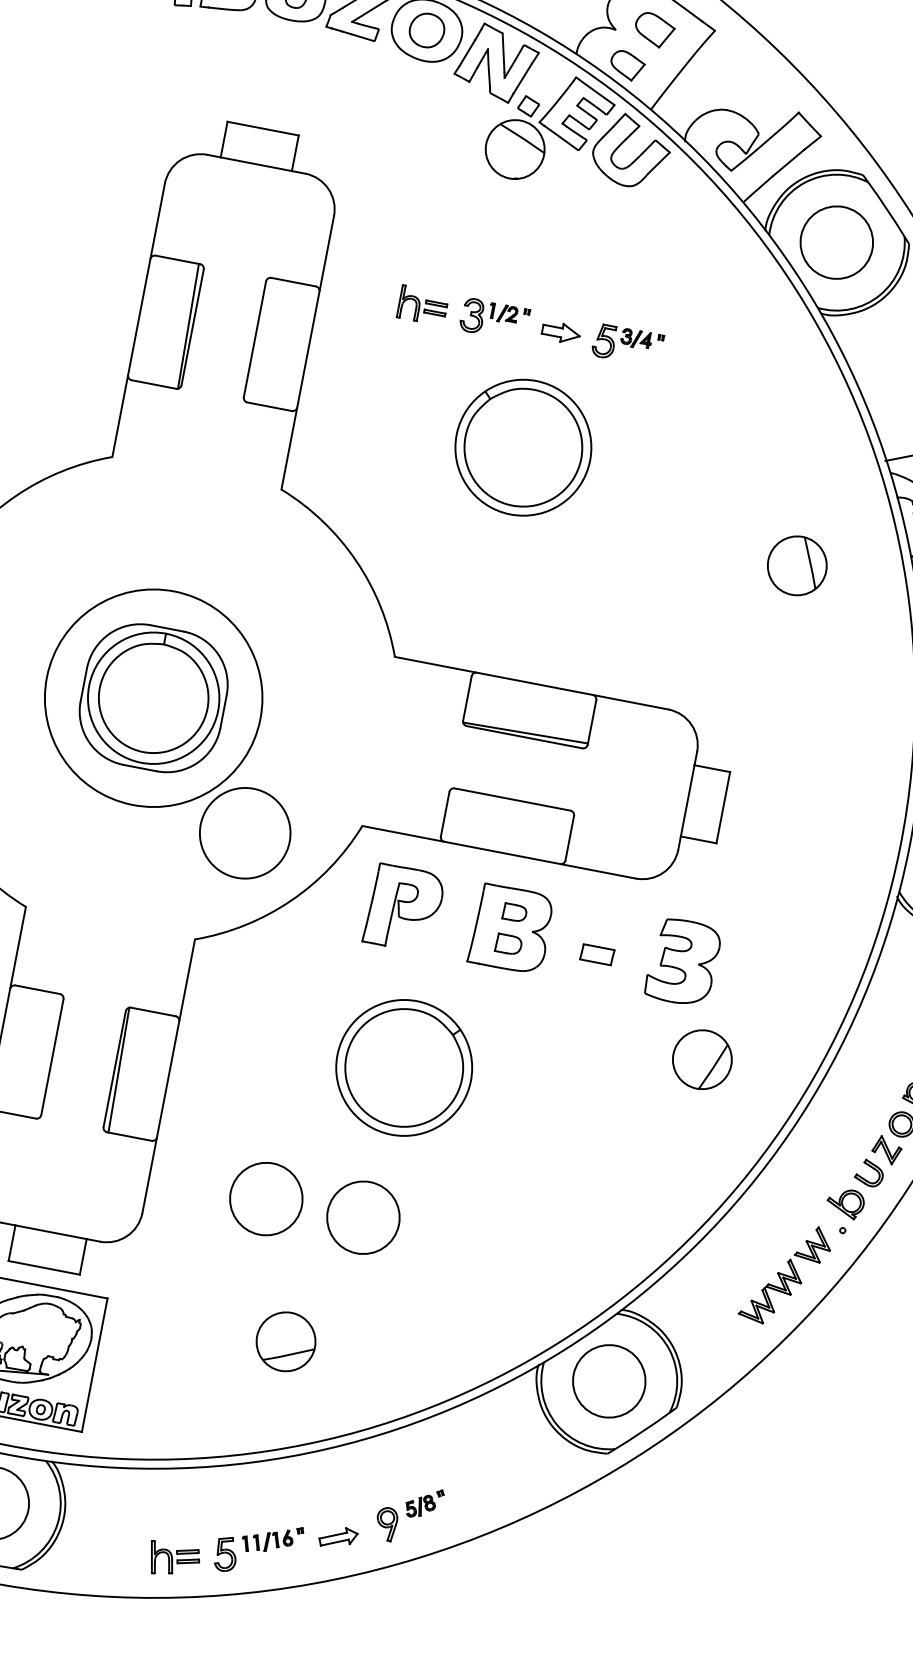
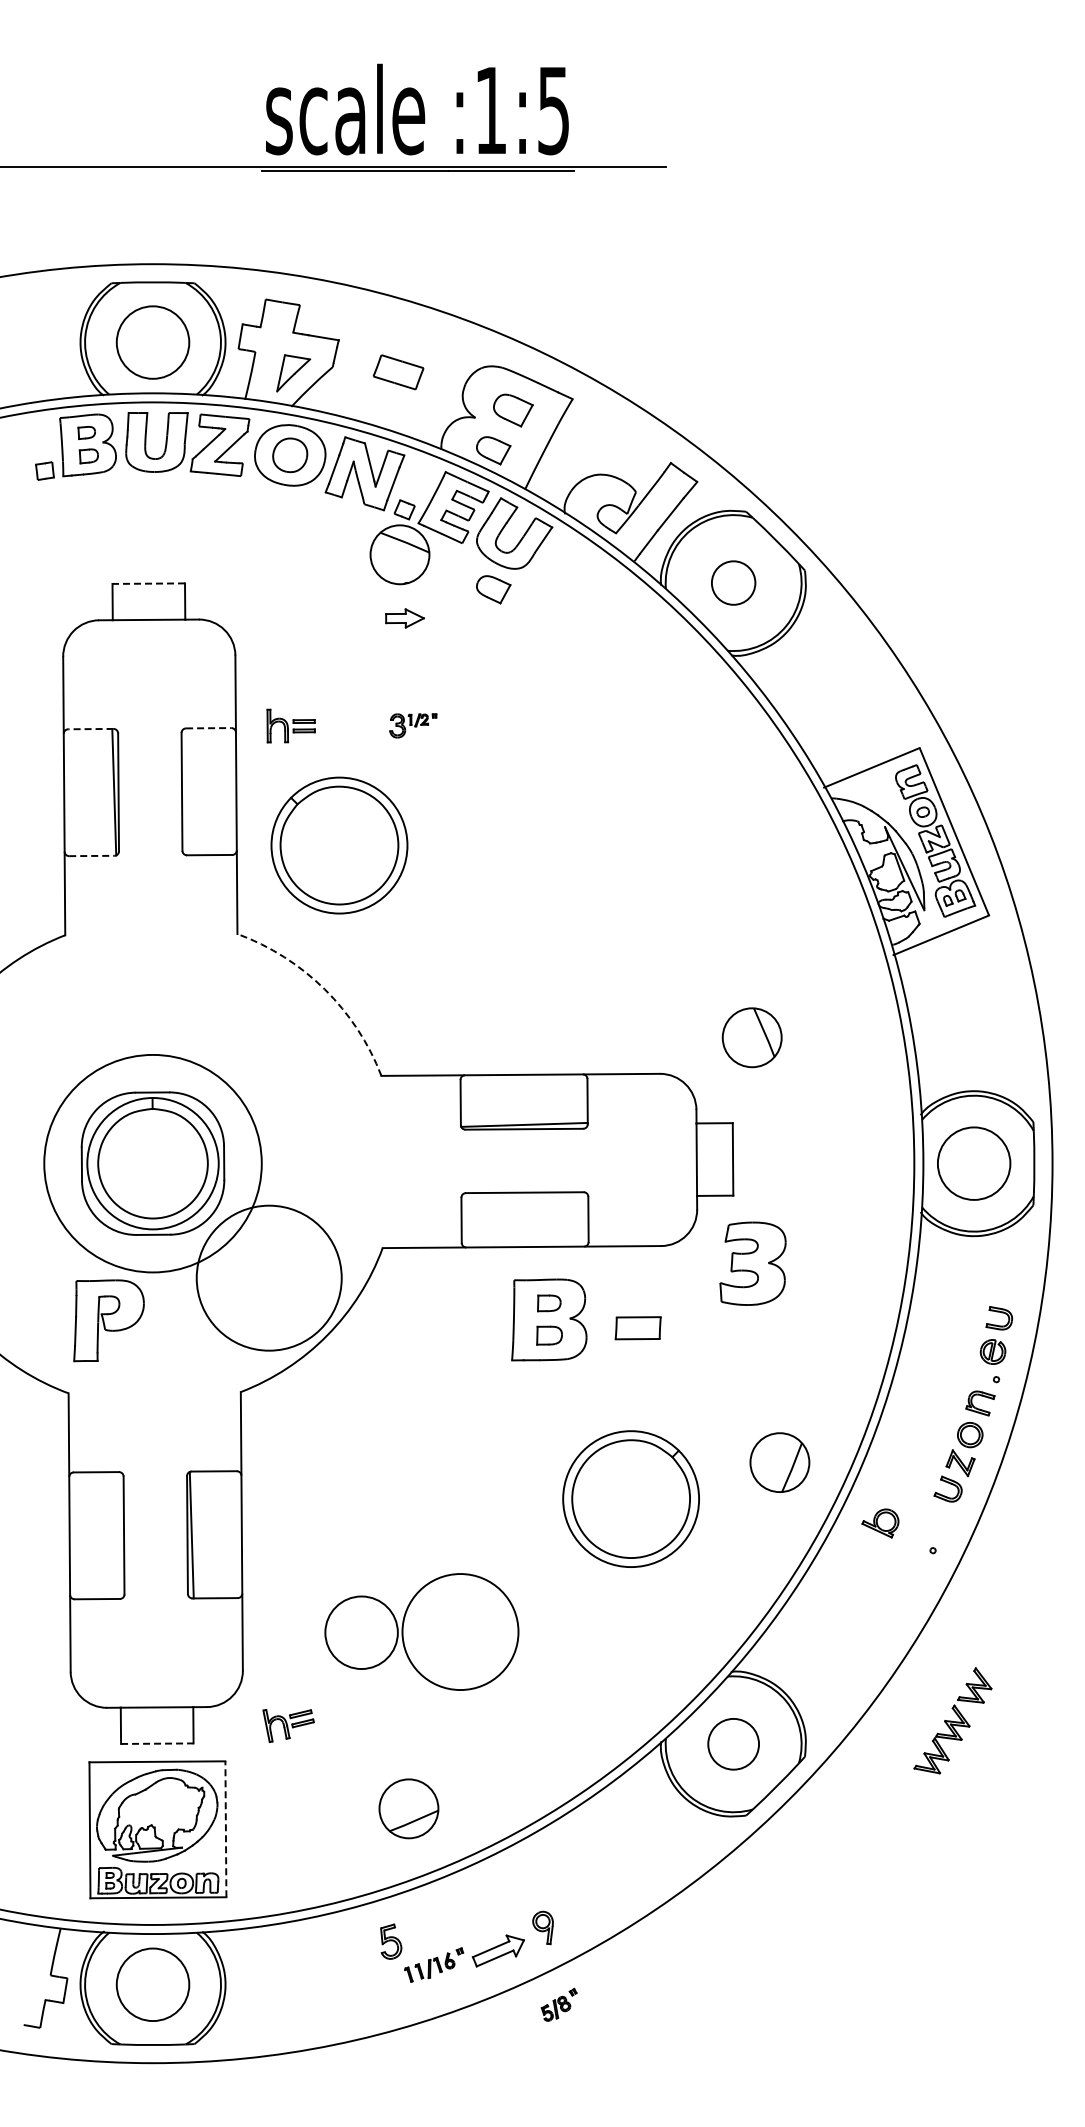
line: (262, 128) -> (148, 583), solid -> dashed
part: (600, 201) -> (493, 589), added
circle: (836, 242) -> (733, 582), size x0.6
line: (177, 260) -> (90, 729), solid -> dashed
line: (293, 282) -> (208, 728), solid -> dashed
part: (422, 305) -> (290, 725), moved
part: (494, 319) -> (413, 725), size x0.7
part: (560, 332) -> (404, 618), moved
part: (627, 345) -> (548, 724), removed
line: (153, 383) -> (91, 855), solid -> dashed
part: (523, 447) -> (339, 845), moved
arc: (355, 561) -> (324, 989), solid -> dashed
part: (796, 565) -> (751, 1037), moved
circle: (244, 832) -> (268, 1277), size x1.6
part: (403, 908) -> (108, 1320), moved
part: (597, 954) -> (638, 1328), size x1.4
part: (682, 961) -> (752, 1263), moved
part: (701, 1059) -> (779, 1462), moved
part: (403, 1067) -> (630, 1498), moved
part: (845, 1203) -> (880, 1523), moved
circle: (363, 1217) -> (460, 1631), size x1.6
line: (44, 1267) -> (157, 1743), solid -> dashed
part: (785, 1274) -> (952, 1720), moved
part: (285, 1341) -> (408, 1808), moved
line: (94, 1365) -> (225, 1829), solid -> dashed
circle: (609, 1381) -> (733, 1744), size x0.7
part: (423, 1502) -> (558, 2004), moved
part: (338, 1537) -> (498, 1950), size x1.4
part: (226, 1553) -> (391, 1941), moved
part: (173, 1561) -> (288, 1726), moved

